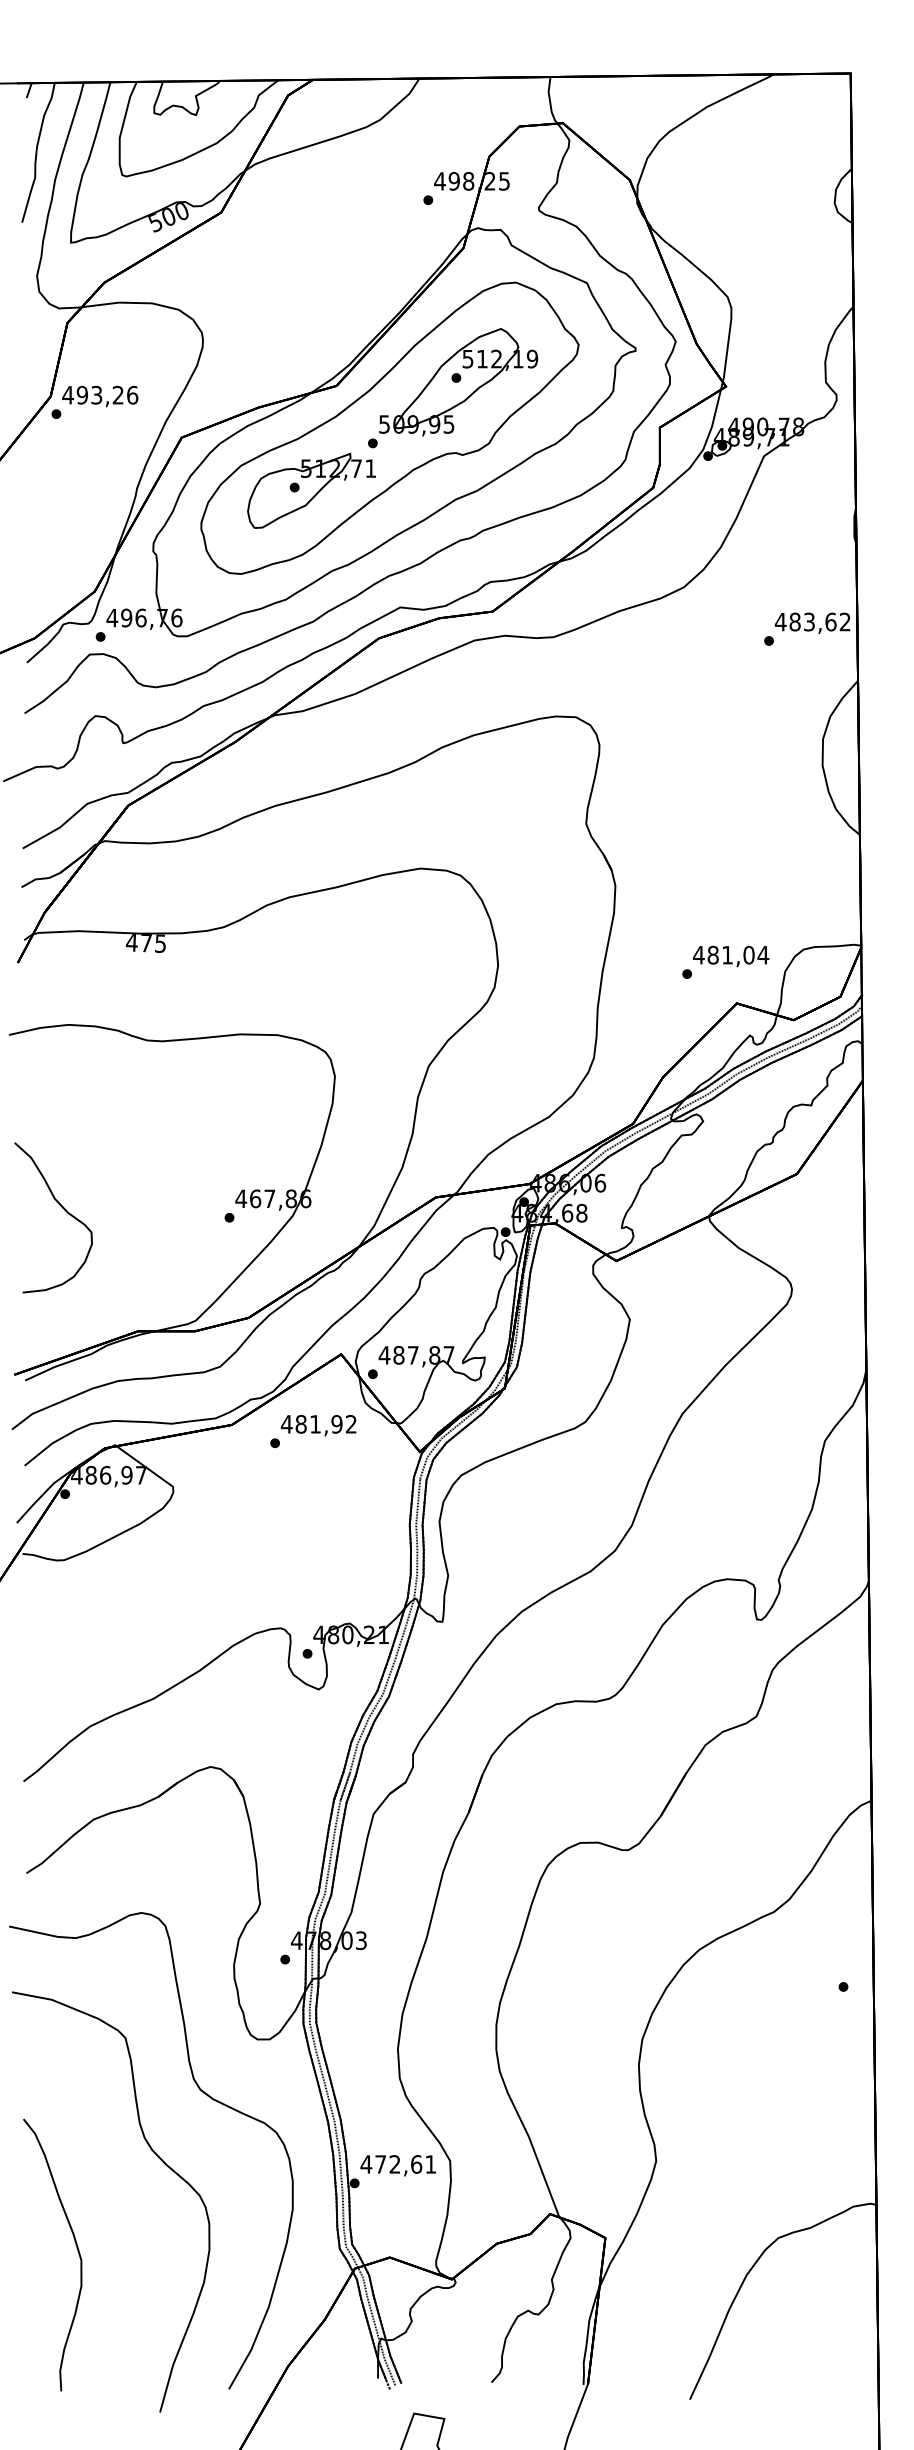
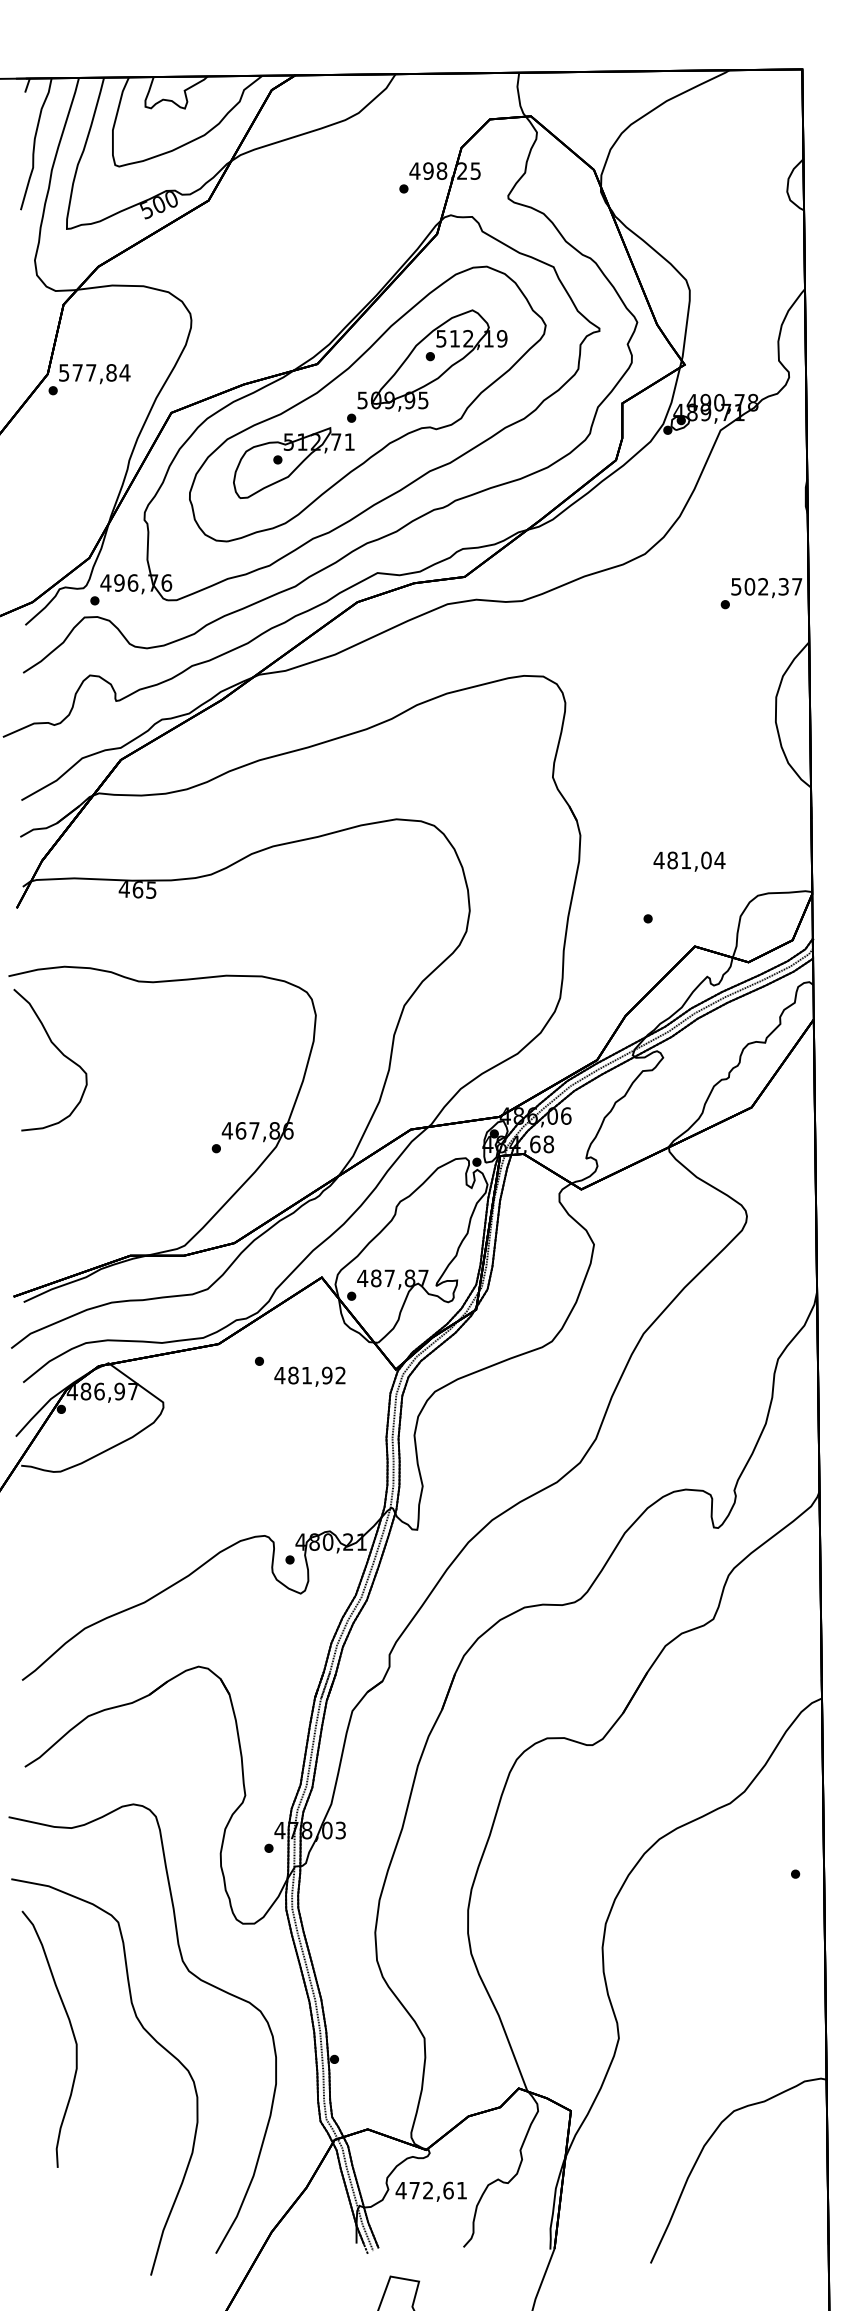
text: (100, 394) -> (94, 372), 493,26 -> 577,84
text: (812, 621) -> (766, 586), 483,62 -> 502,37
text: (145, 943) -> (137, 889), 475 -> 465
text: (731, 956) -> (689, 861), moved
curve: (62, 1208) -> (58, 1051), moved
text: (318, 1425) -> (309, 1376), moved
text: (397, 2165) -> (430, 2191), moved
curve: (76, 2248) -> (72, 2033), moved

